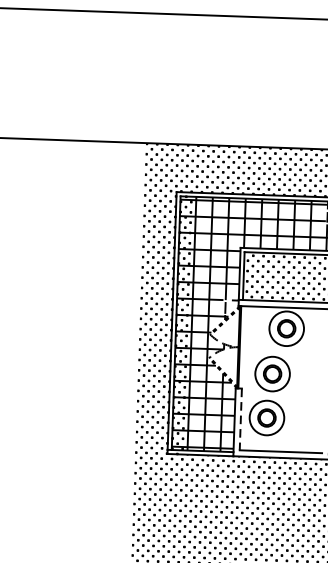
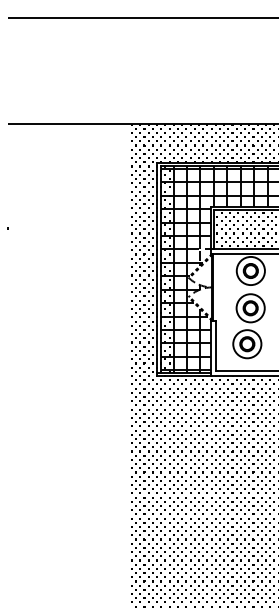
part: (269, 396) -> (248, 326), moved
line: (241, 419) -> (216, 346), dashed -> solid

